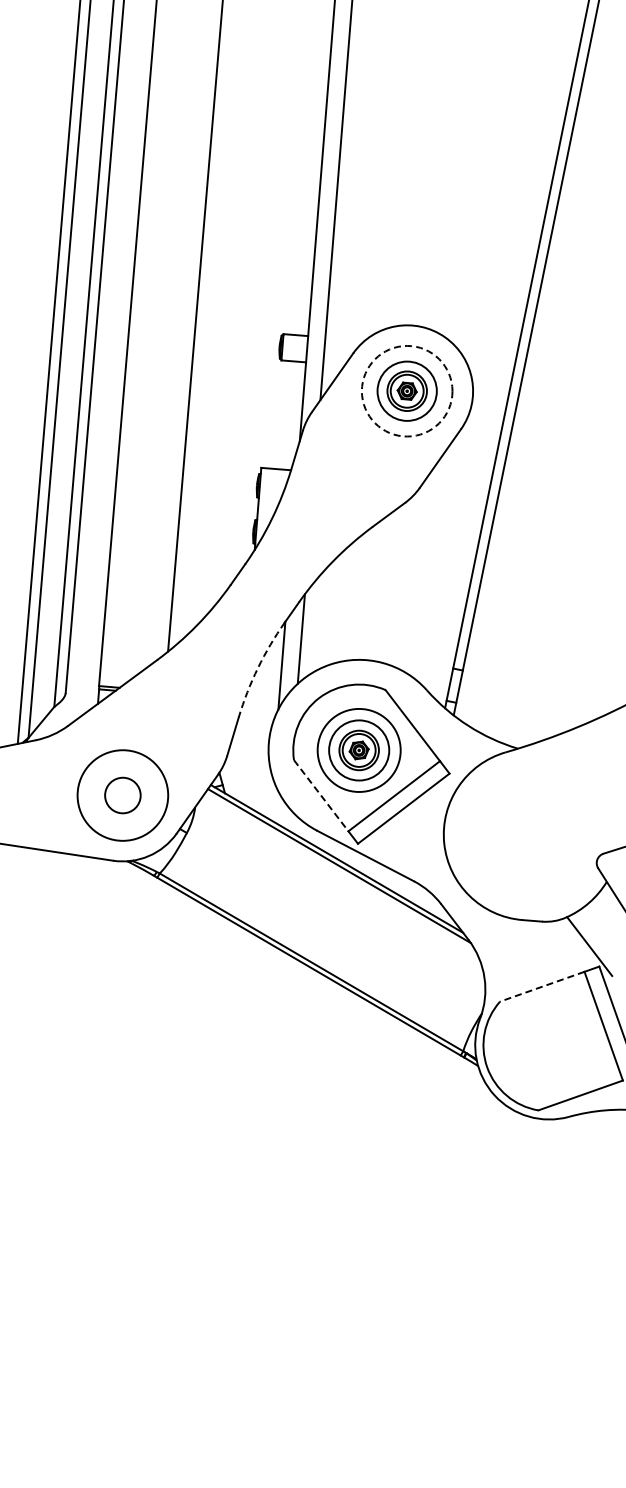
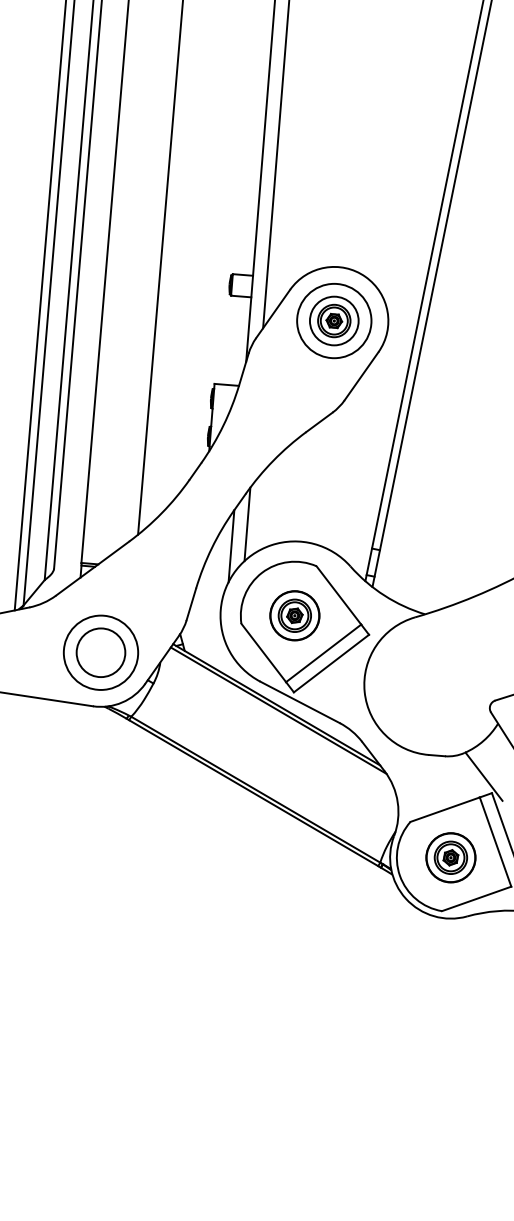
circle: (406, 390) -> (333, 320), dashed -> solid
arc: (257, 668) -> (211, 548), dashed -> solid
circle: (358, 750) -> (294, 615), size x0.71
circle: (122, 795) -> (100, 652), size x1.67
line: (321, 795) -> (263, 652), dashed -> solid
line: (542, 986) -> (445, 809), dashed -> solid
part: (549, 1045) -> (451, 857), added

